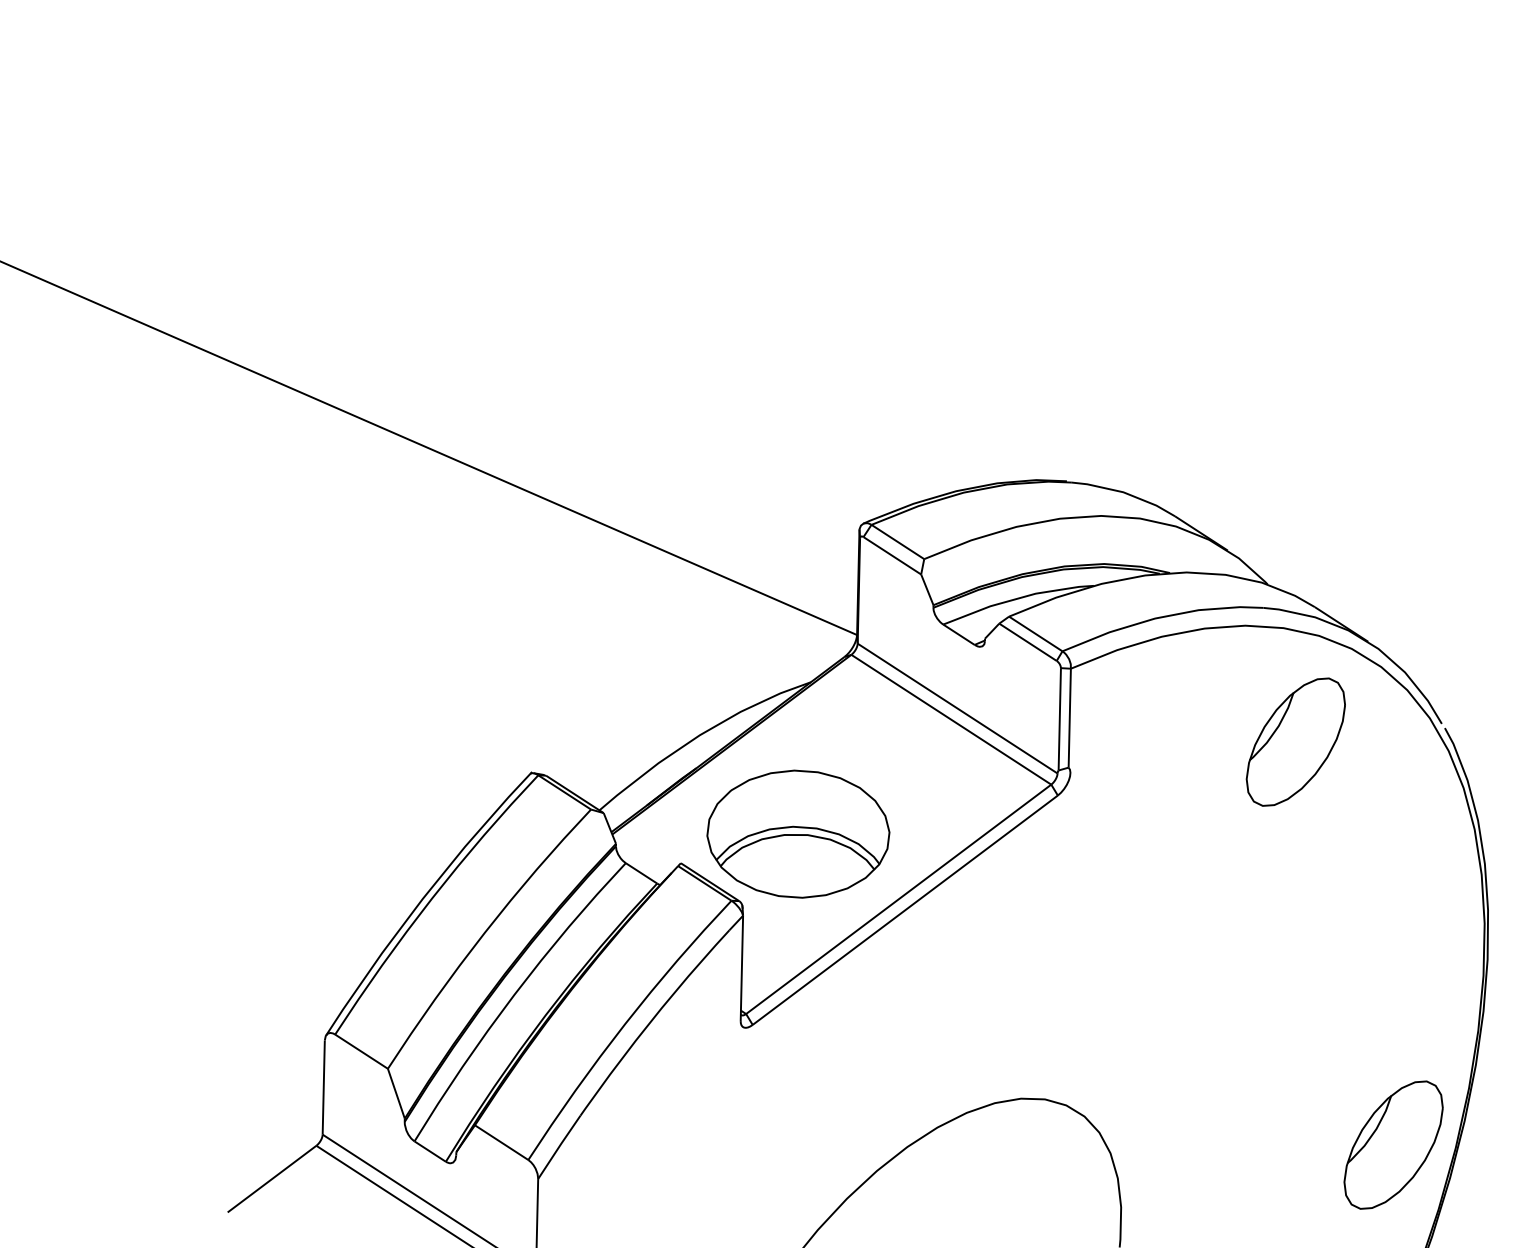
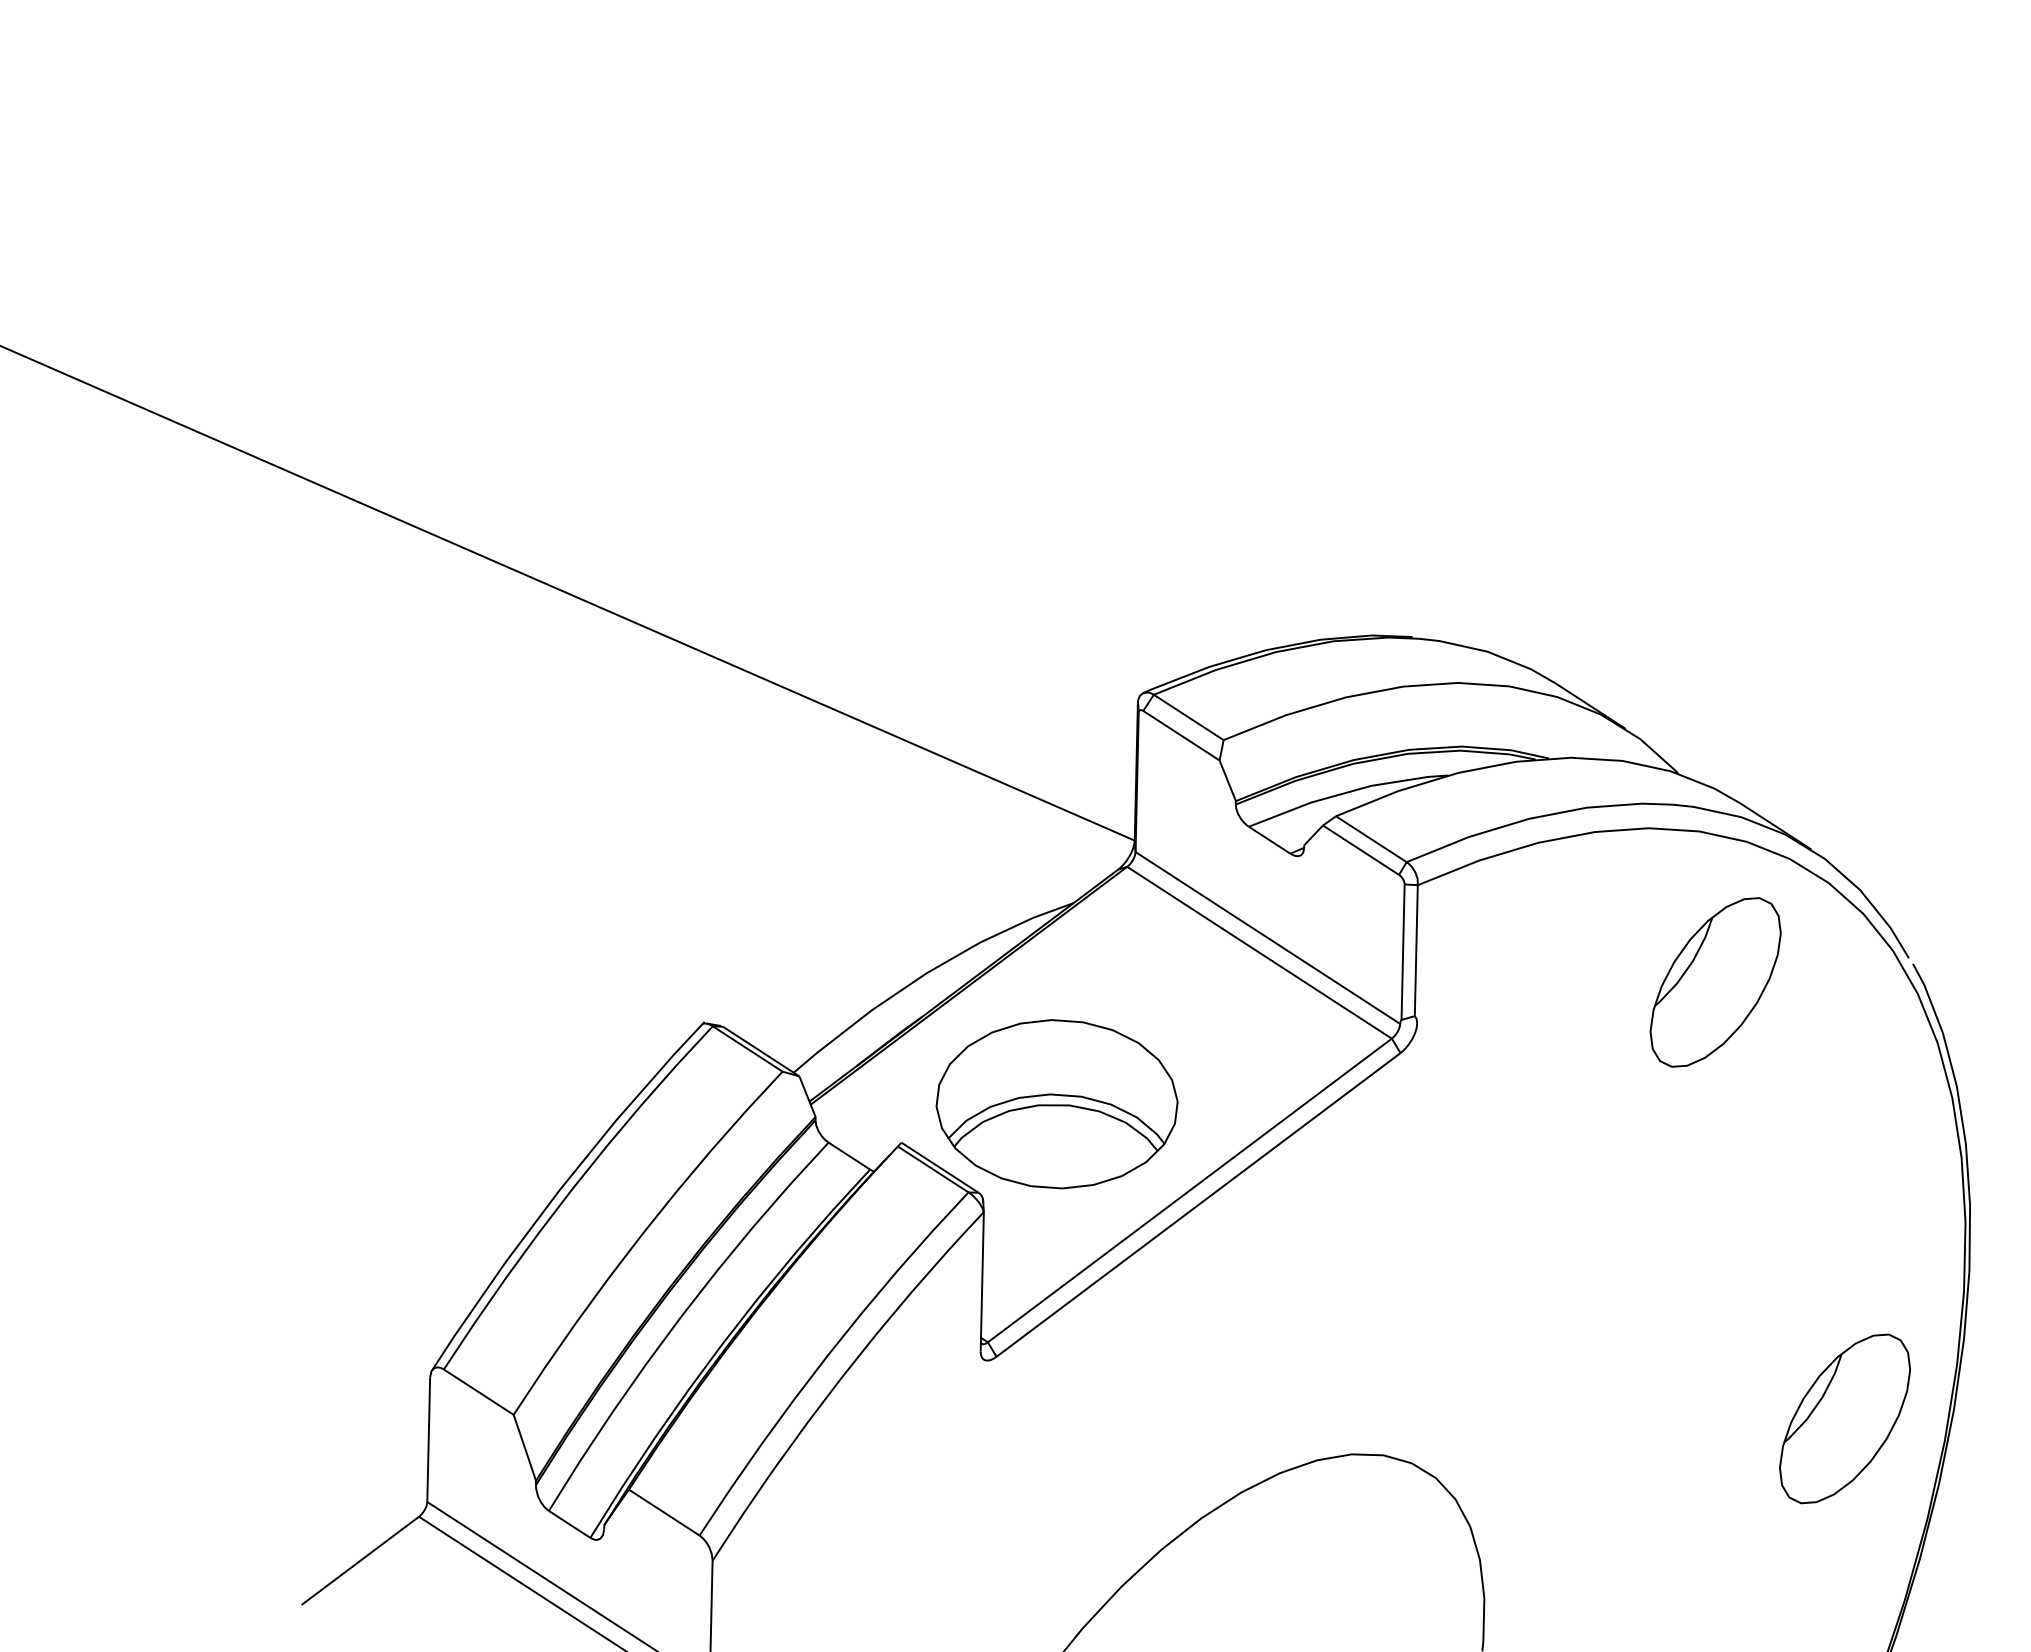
part: (1393, 1144) -> (1844, 1418), moved

